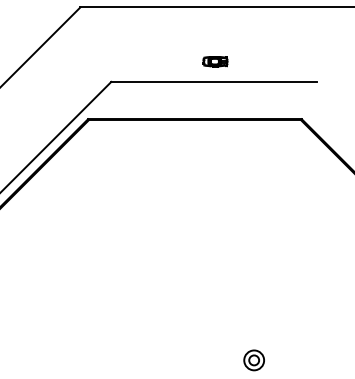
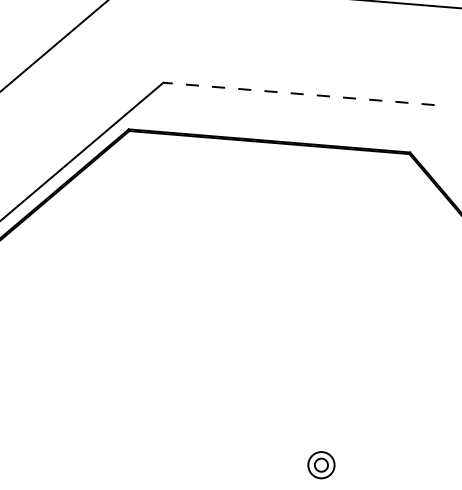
part: (215, 61) -> (302, 67), removed
line: (214, 81) -> (299, 93), solid -> dashed

